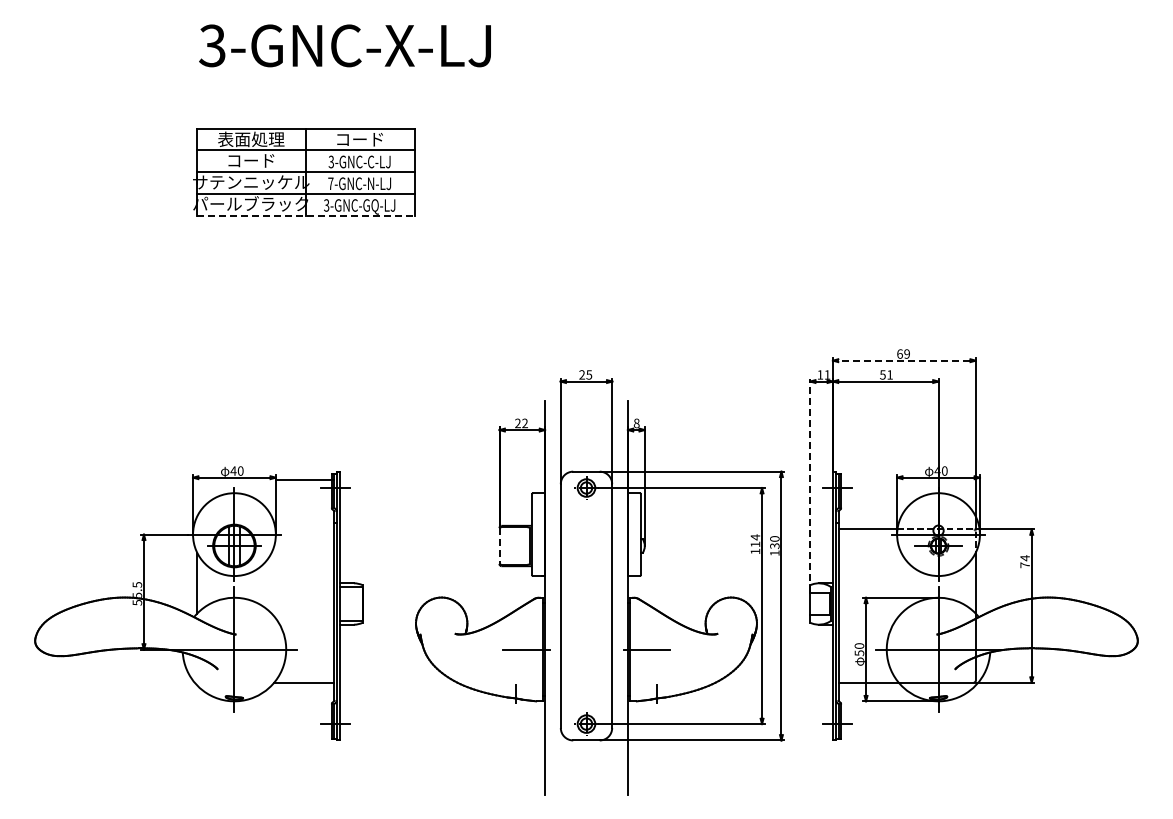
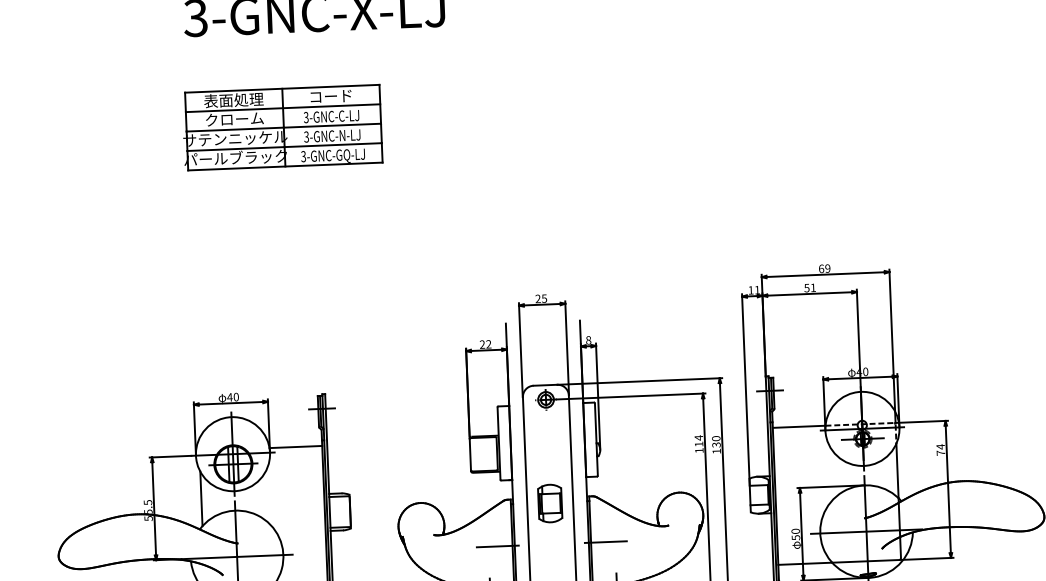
text: (251, 160) -> (234, 119), コード -> クローム
text: (330, 183) -> (306, 136), 7-GNC-N-LJ -> 3-GNC-N-LJ
line: (305, 215) -> (285, 166), dashed -> solid
line: (903, 360) -> (824, 274), dashed -> solid
line: (304, 480) -> (295, 447), moved
line: (810, 484) -> (746, 388), dashed -> solid
line: (499, 546) -> (470, 455), dashed -> solid
part: (586, 603) -> (550, 503), added

